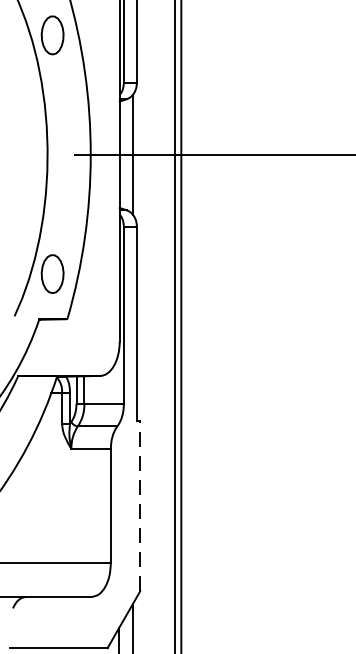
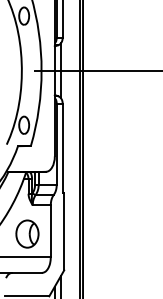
line: (140, 506) -> (64, 231), dashed -> solid
part: (59, 510) -> (27, 233), added

